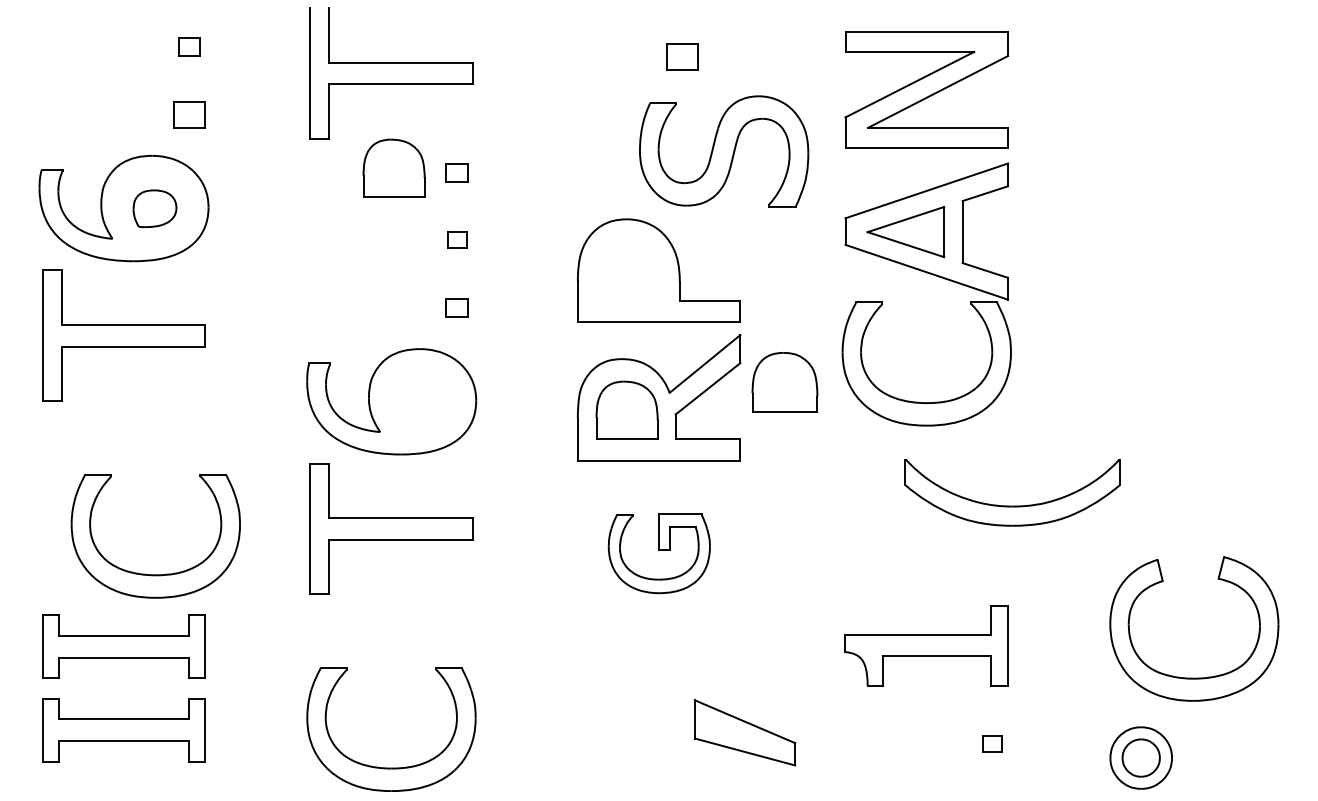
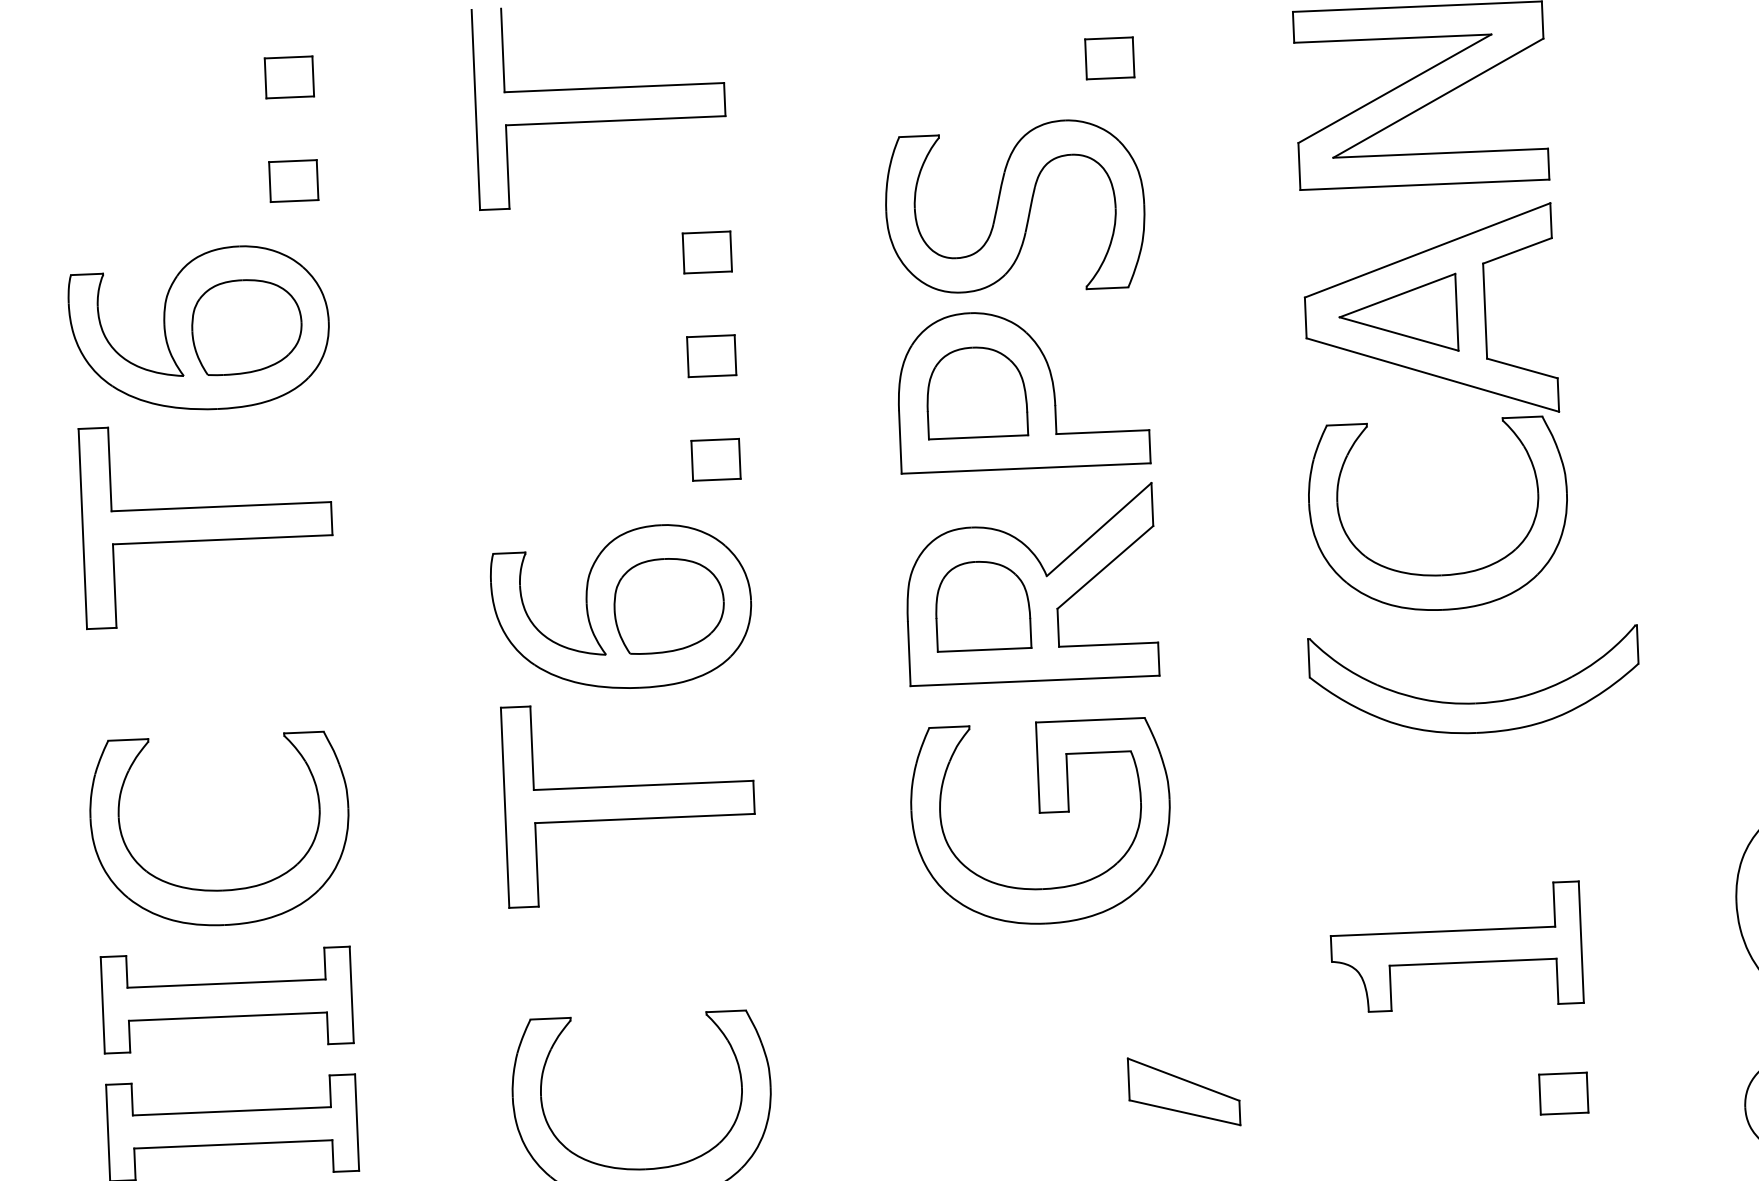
part: (189, 46) -> (289, 76), size x1.43
part: (682, 56) -> (1109, 57), moved
part: (724, 151) -> (1015, 207), moved
part: (393, 167) -> (609, 248), removed
part: (457, 172) -> (707, 252), size x1.43
part: (154, 208) -> (246, 326), size x1.67
part: (457, 239) -> (712, 354), size x1.67
part: (457, 307) -> (716, 459), size x1.43
part: (784, 382) -> (975, 392), moved
part: (422, 401) -> (668, 605), added
part: (1012, 505) -> (1475, 701), moved
part: (659, 553) -> (1041, 822), size x1.67
part: (155, 574) -> (222, 889), moved
part: (744, 732) -> (1183, 1091), size x0.71
part: (992, 743) -> (1563, 1092), size x1.67

